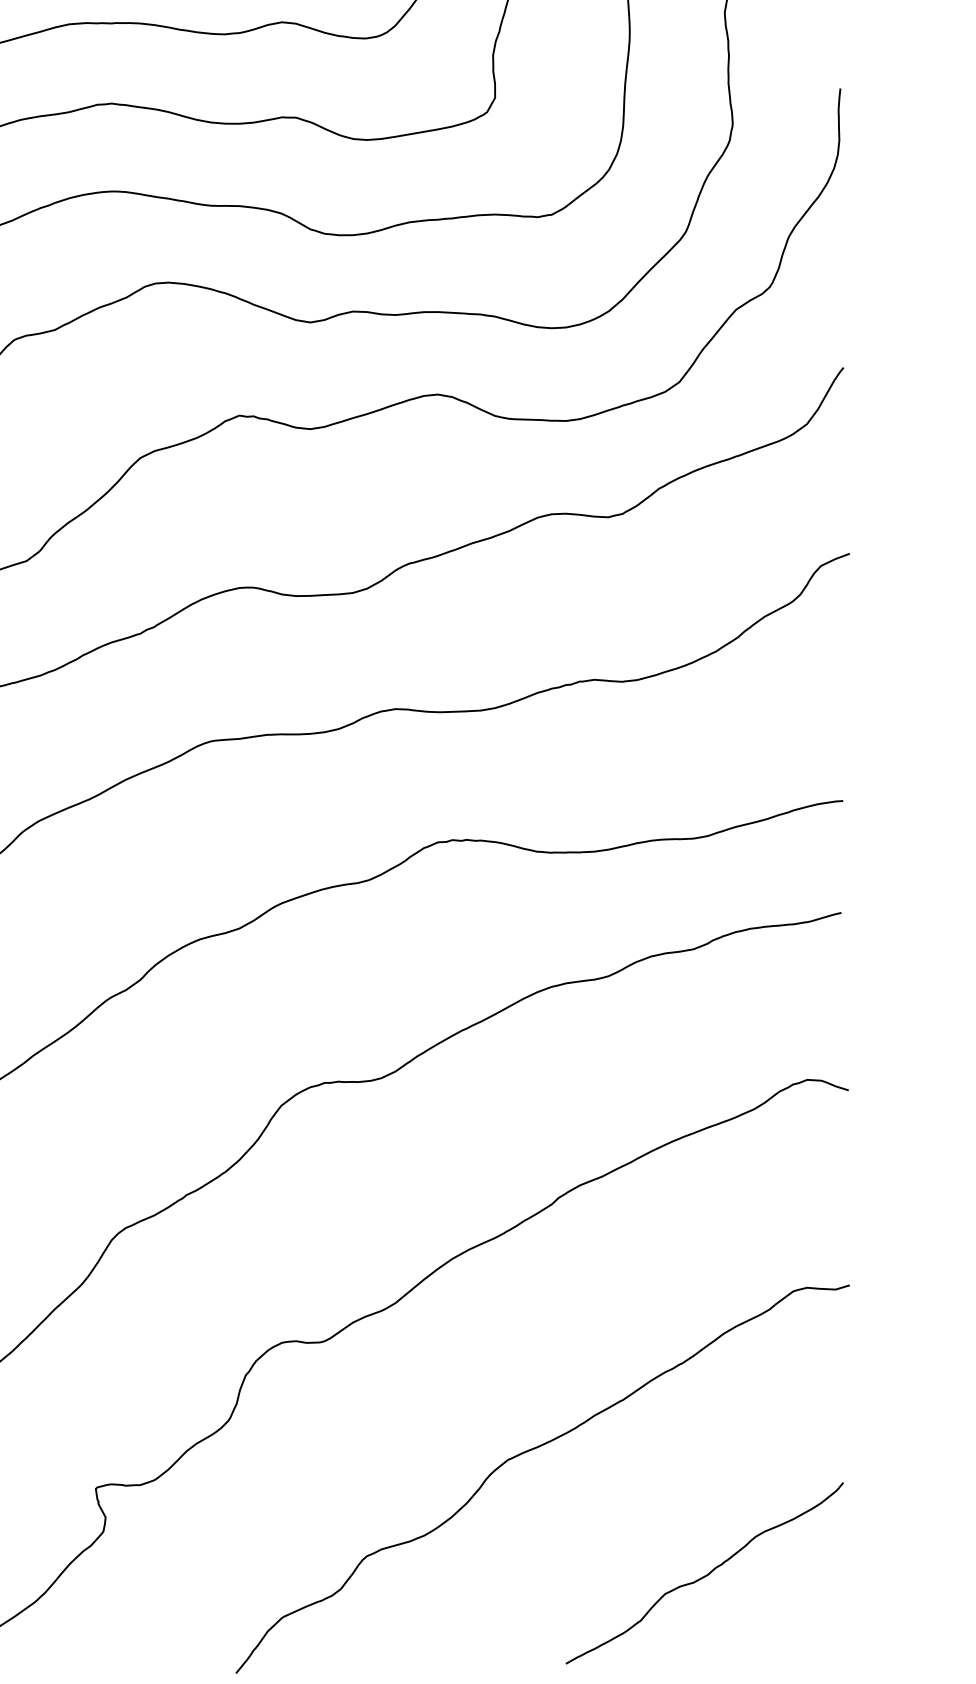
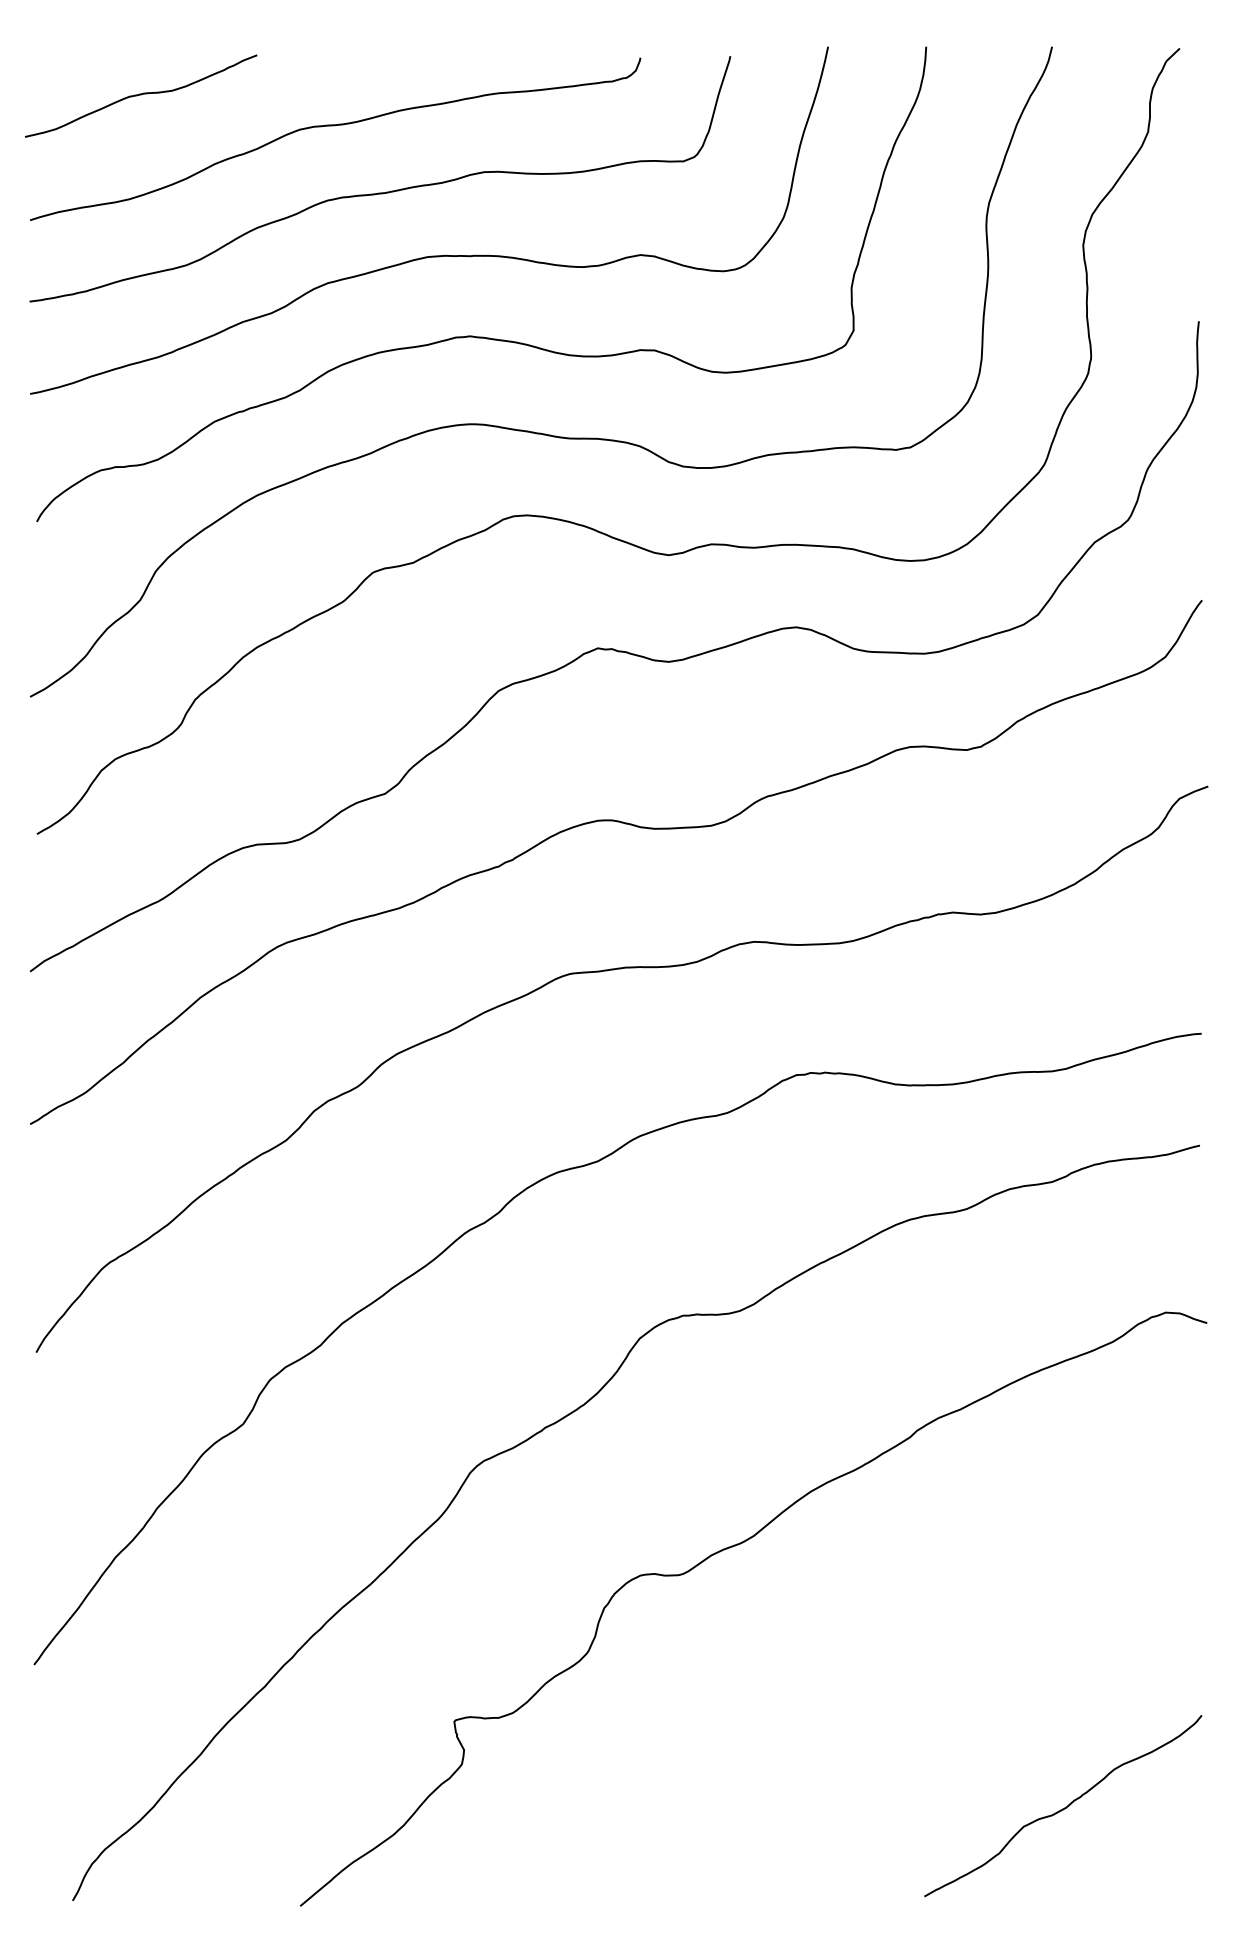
curve: (532, 1450) -> (890, 1683), removed

